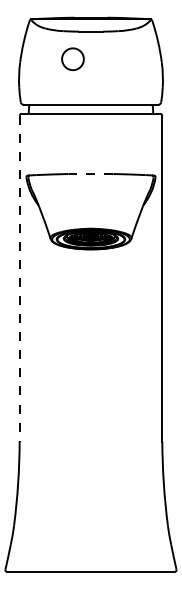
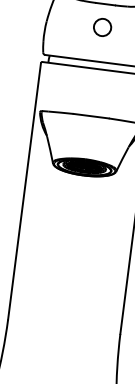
circle: (72, 58) -> (102, 26), moved
line: (90, 174) -> (90, 116), dashed -> solid
line: (19, 278) -> (24, 191), dashed -> solid

